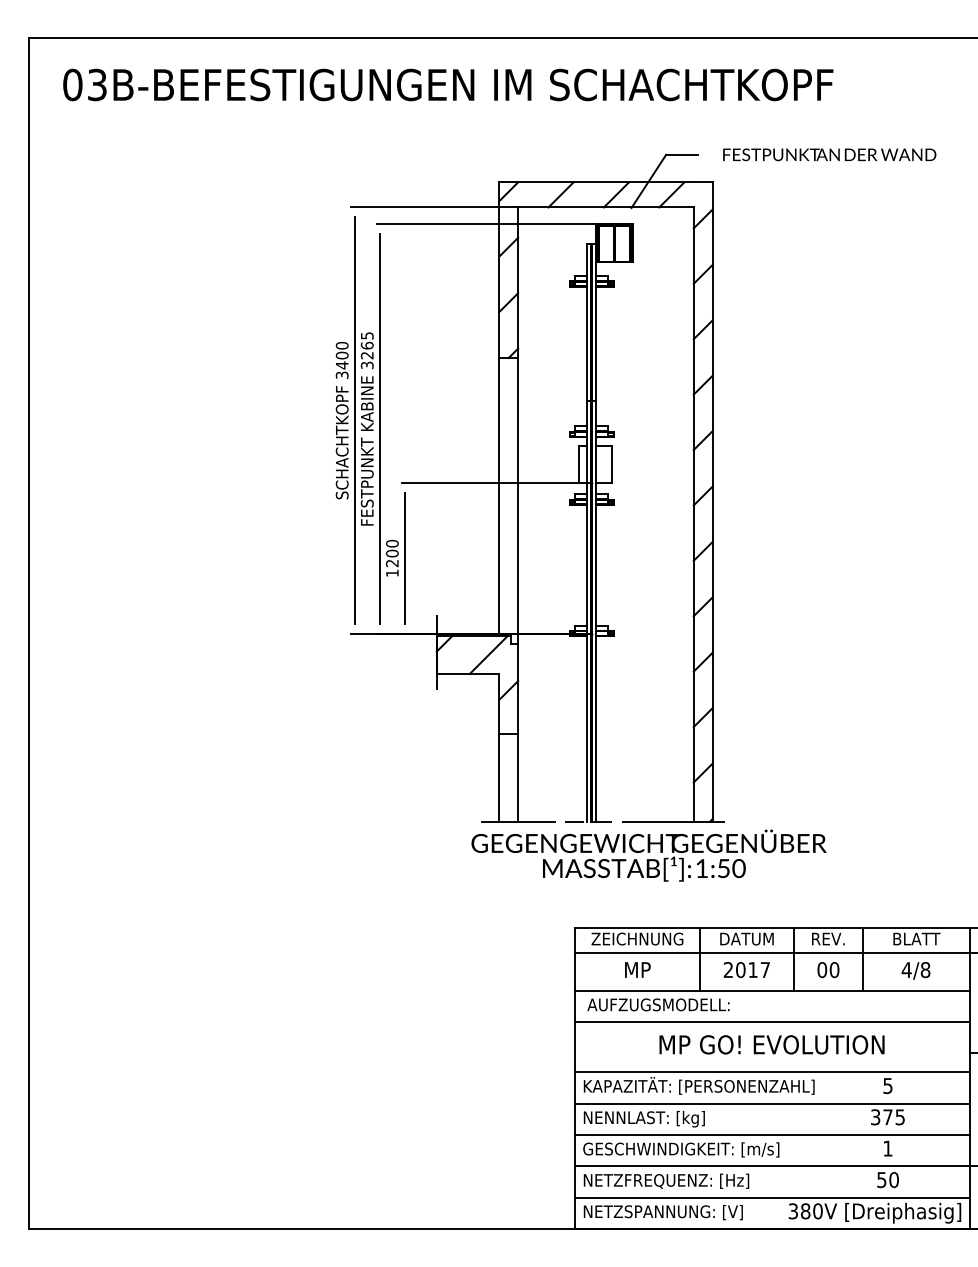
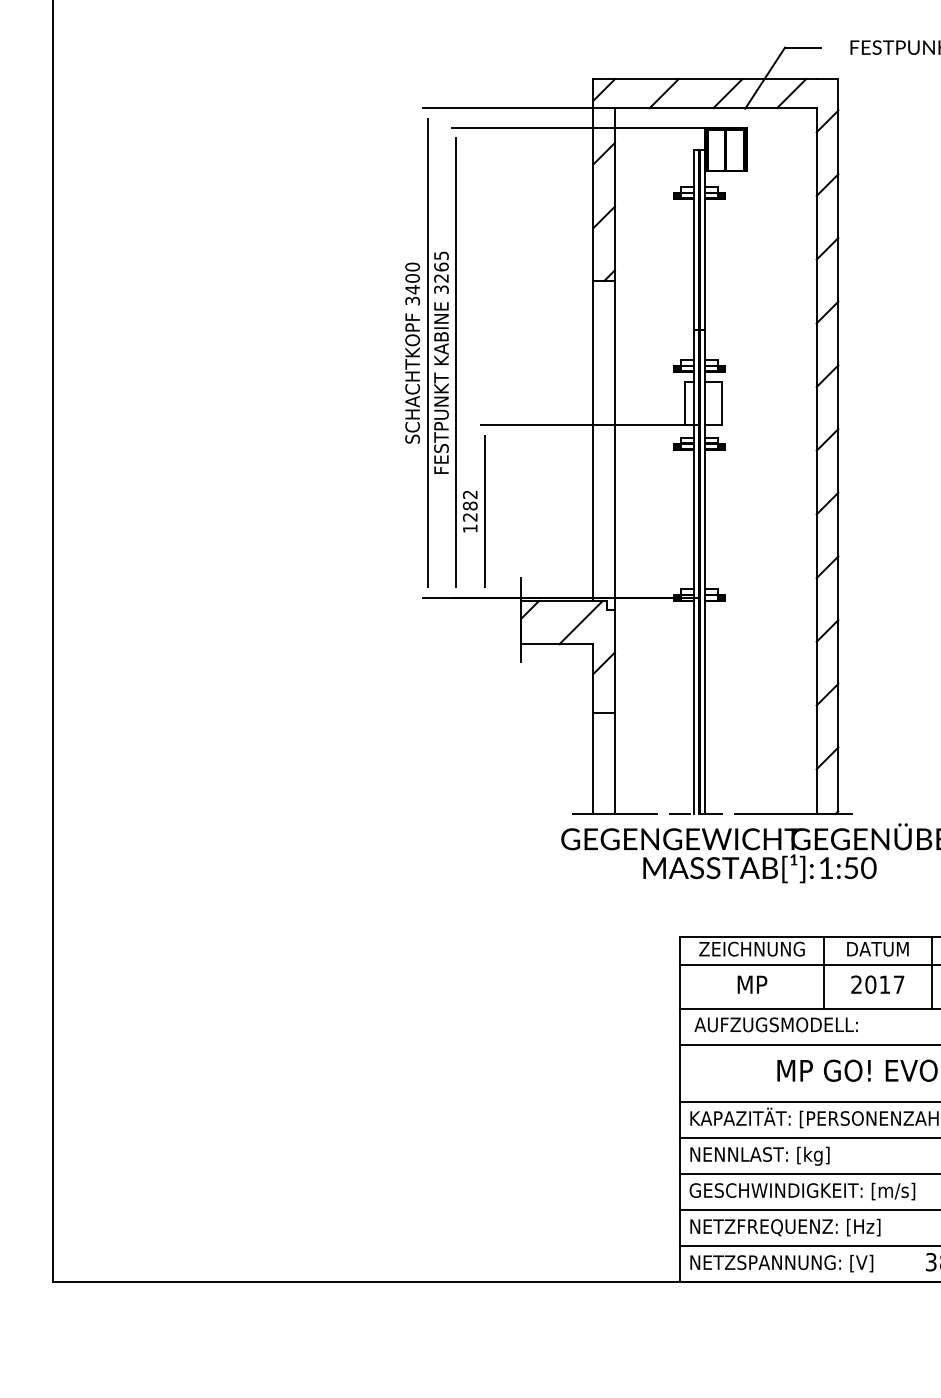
text: (392, 548) -> (470, 500), 1200 -> 1282

